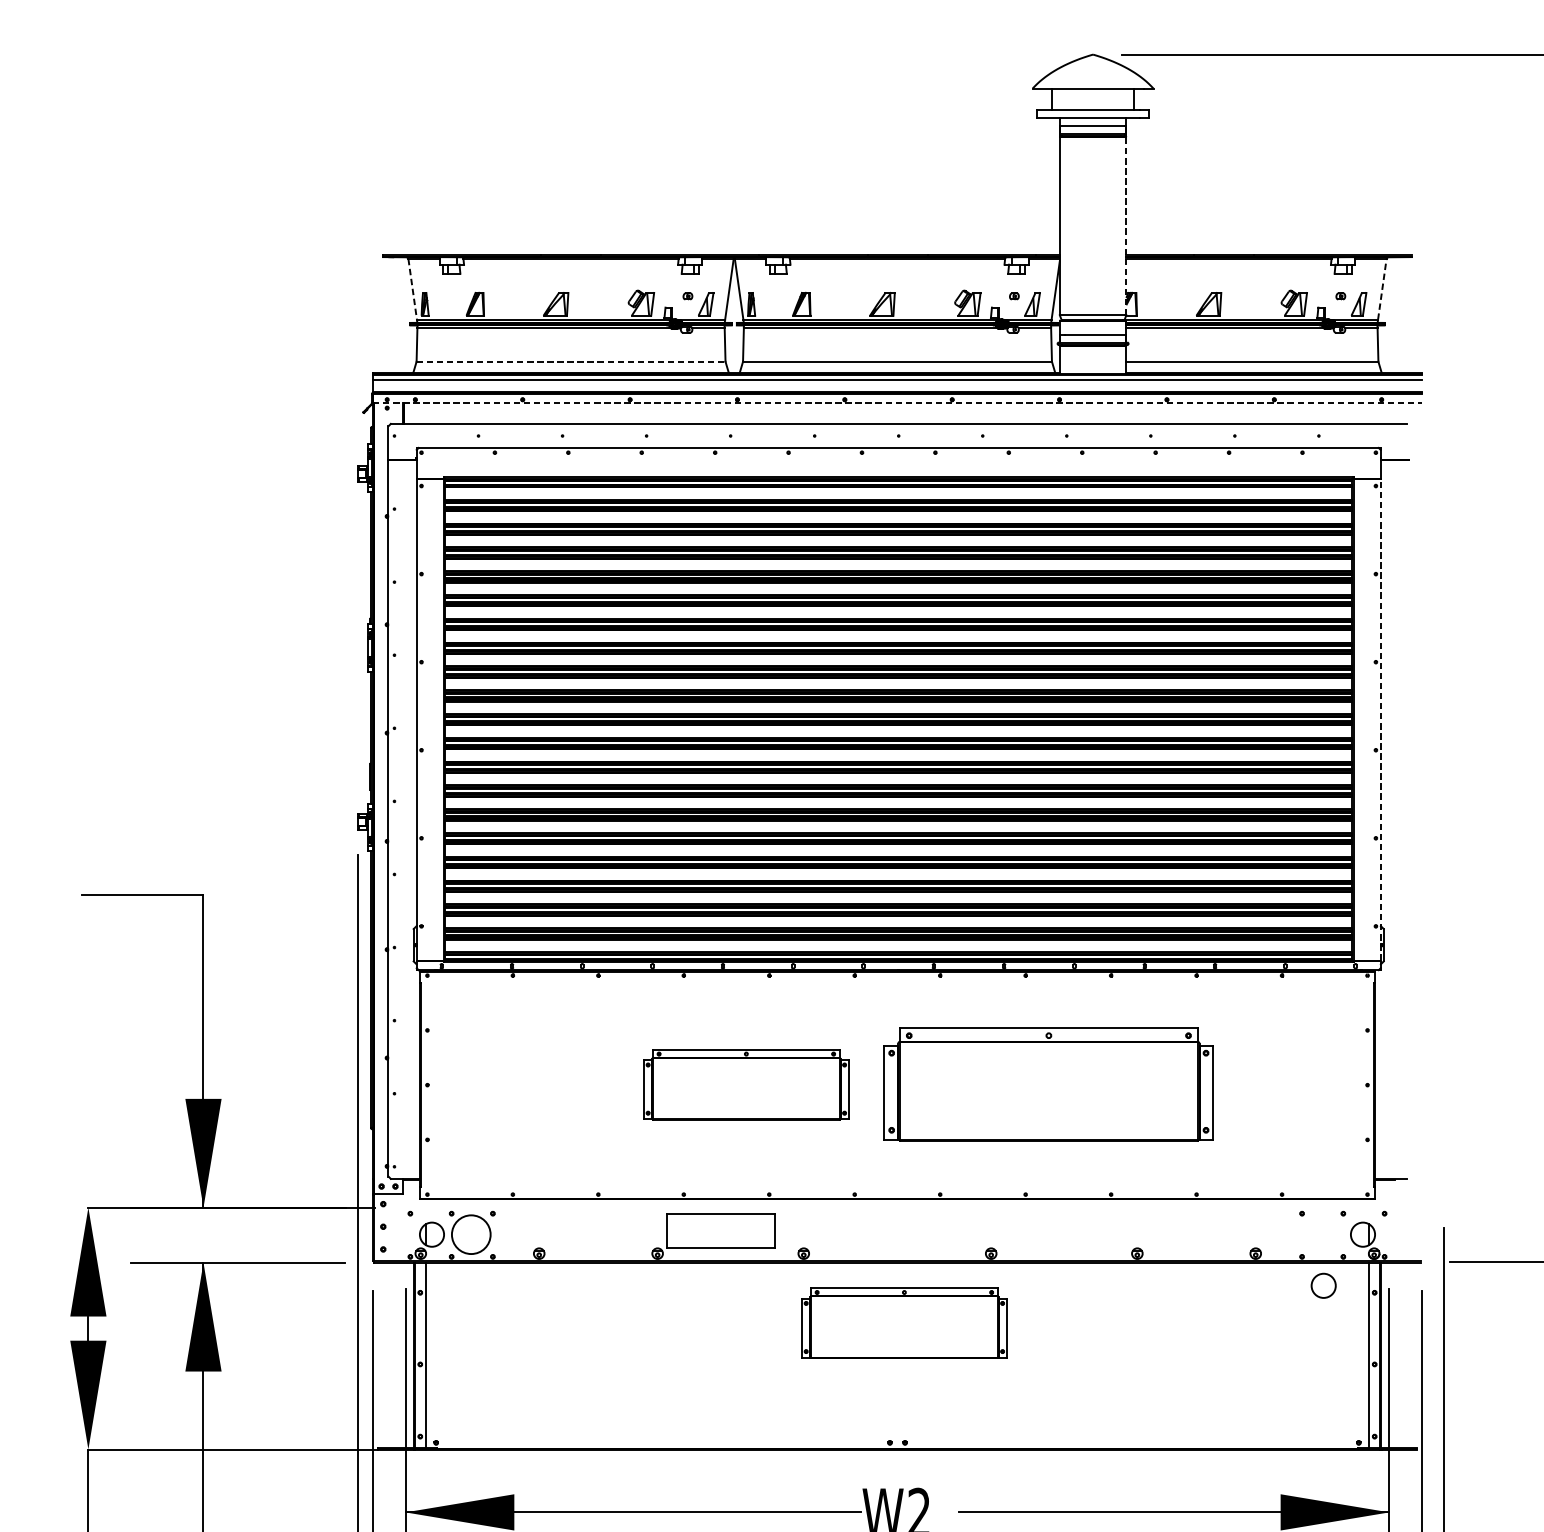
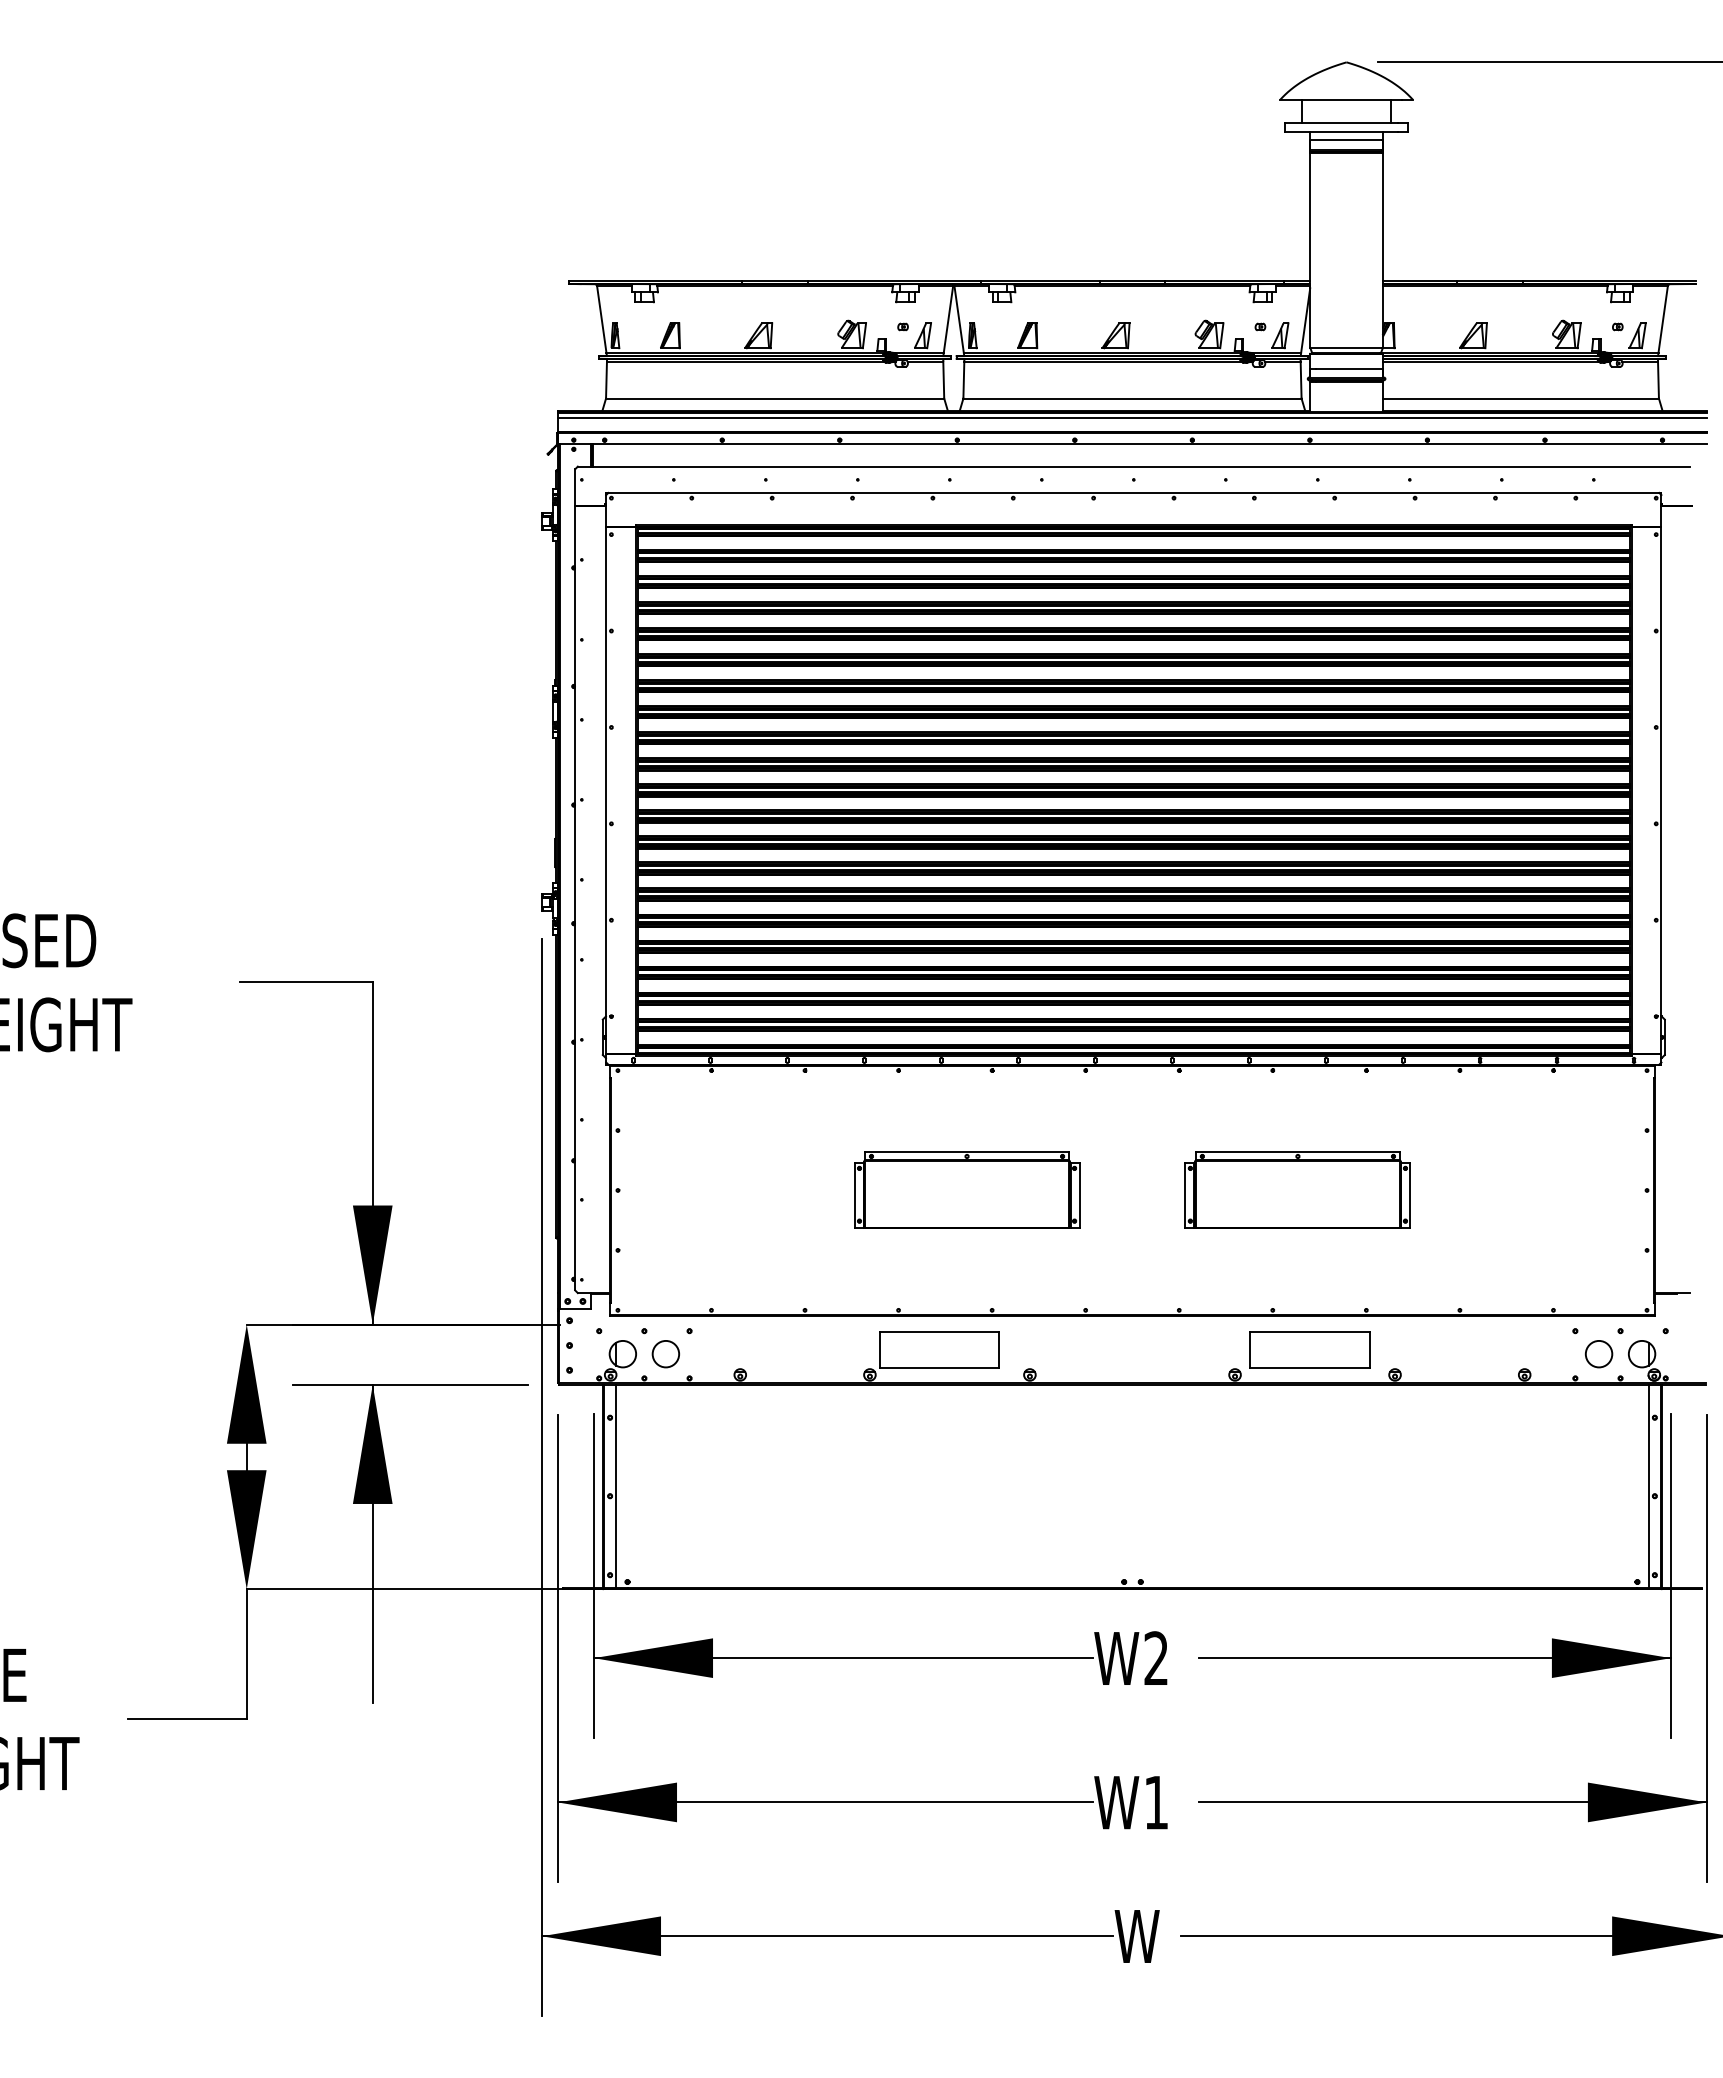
line: (1126, 225) -> (1383, 249), dashed -> solid
line: (412, 289) -> (601, 319), dashed -> solid
line: (1382, 289) -> (1663, 319), dashed -> solid
line: (571, 361) -> (775, 398), dashed -> solid
line: (897, 403) -> (1132, 444), dashed -> solid
line: (1380, 719) -> (1661, 790), dashed -> solid
part: (1048, 1084) -> (1297, 1189), size x0.62
part: (1059, 1230) -> (1309, 1349), added
circle: (470, 1234) -> (665, 1353), size x0.62
circle: (1323, 1286) -> (1598, 1354), moved
part: (904, 1322) -> (1140, 1450), removed

